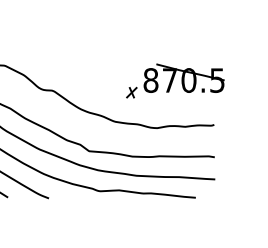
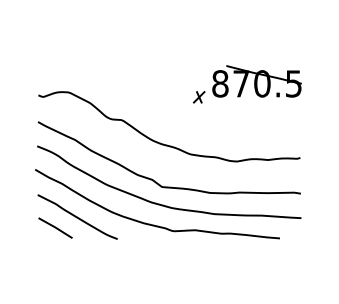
part: (174, 81) -> (246, 84), moved

